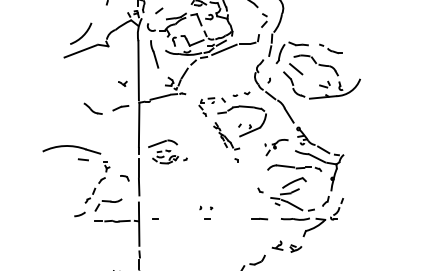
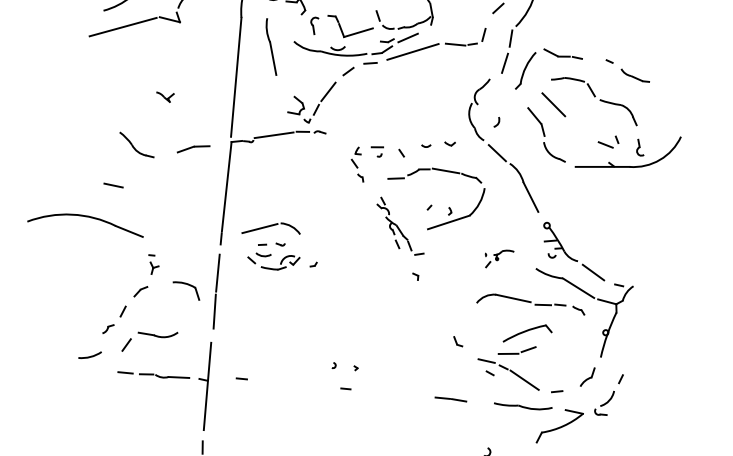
part: (122, 83) -> (164, 96), moved
part: (276, 147) -> (498, 258), size x0.6
line: (82, 159) -> (111, 184), moved
part: (124, 178) -> (186, 291), size x1.6

